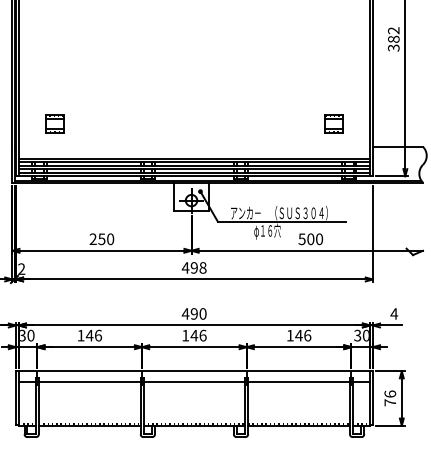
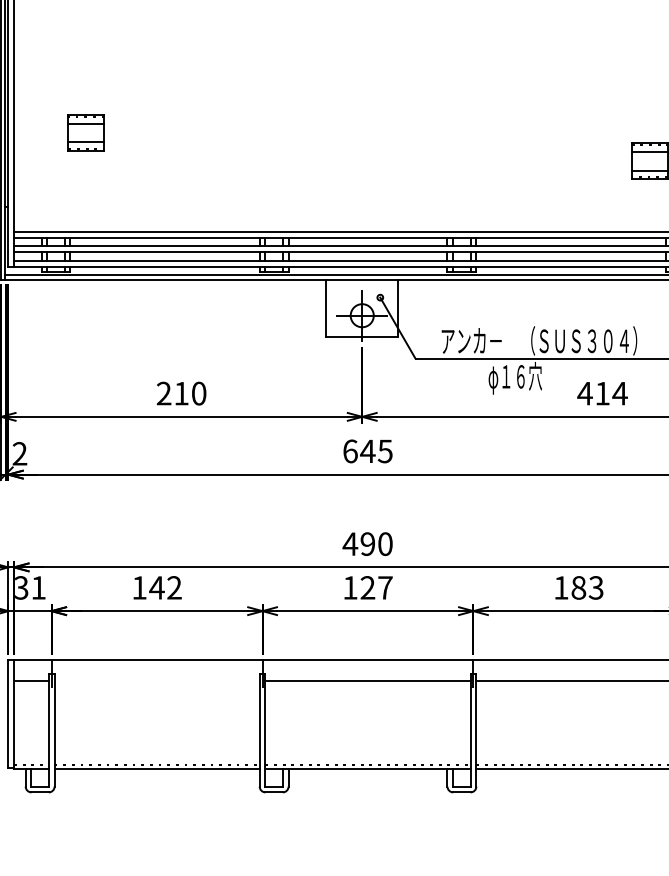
part: (54, 123) -> (86, 132), moved
text: (101, 239) -> (180, 394), 250 -> 210
text: (310, 239) -> (601, 394), 500 -> 414
text: (193, 267) -> (366, 450), 498 -> 645
text: (30, 335) -> (37, 587), 30 -> 31
text: (98, 335) -> (174, 587), 146 -> 142
text: (198, 335) -> (376, 587), 146 -> 127
text: (303, 335) -> (587, 587), 146 -> 183
line: (89, 381) -> (156, 680), removed

